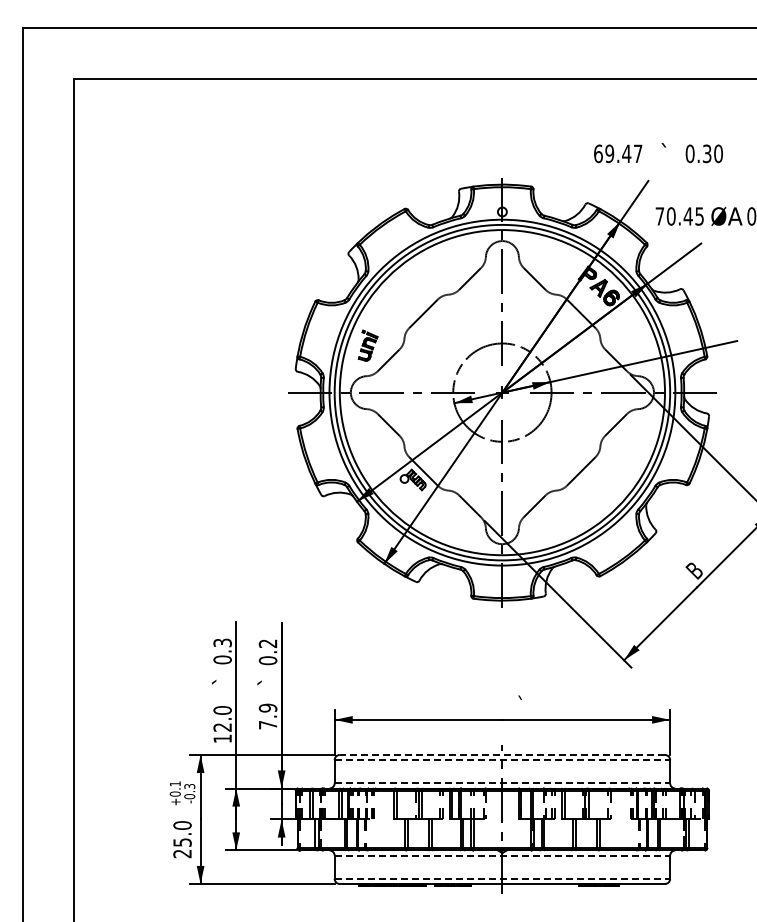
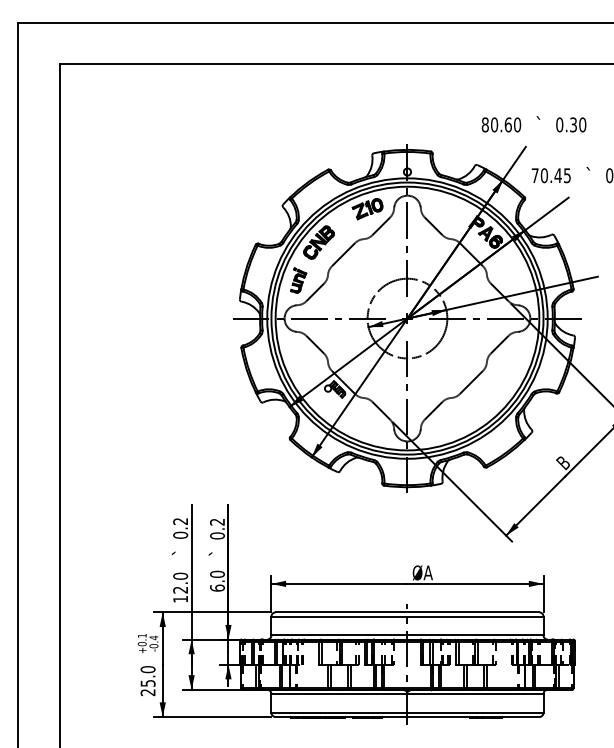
text: (618, 153) -> (501, 124), 69.47 -> 80.60
text: (726, 215) -> (589, 174), ØA -> `
part: (452, 257) -> (367, 208), added
part: (393, 298) -> (319, 242), added
text: (222, 642) -> (180, 521), 0.3 -> 0.2
text: (521, 705) -> (422, 572), ` -> ØA
text: (267, 716) -> (216, 581), 7.9 -> 6.0
line: (502, 754) -> (407, 611), dashed -> solid
line: (502, 760) -> (407, 616), dashed -> solid
line: (502, 783) -> (407, 635), dashed -> solid
text: (189, 786) -> (153, 637), -0.3 -> -0.4
line: (502, 855) -> (407, 693), dashed -> solid
line: (502, 878) -> (407, 712), dashed -> solid

